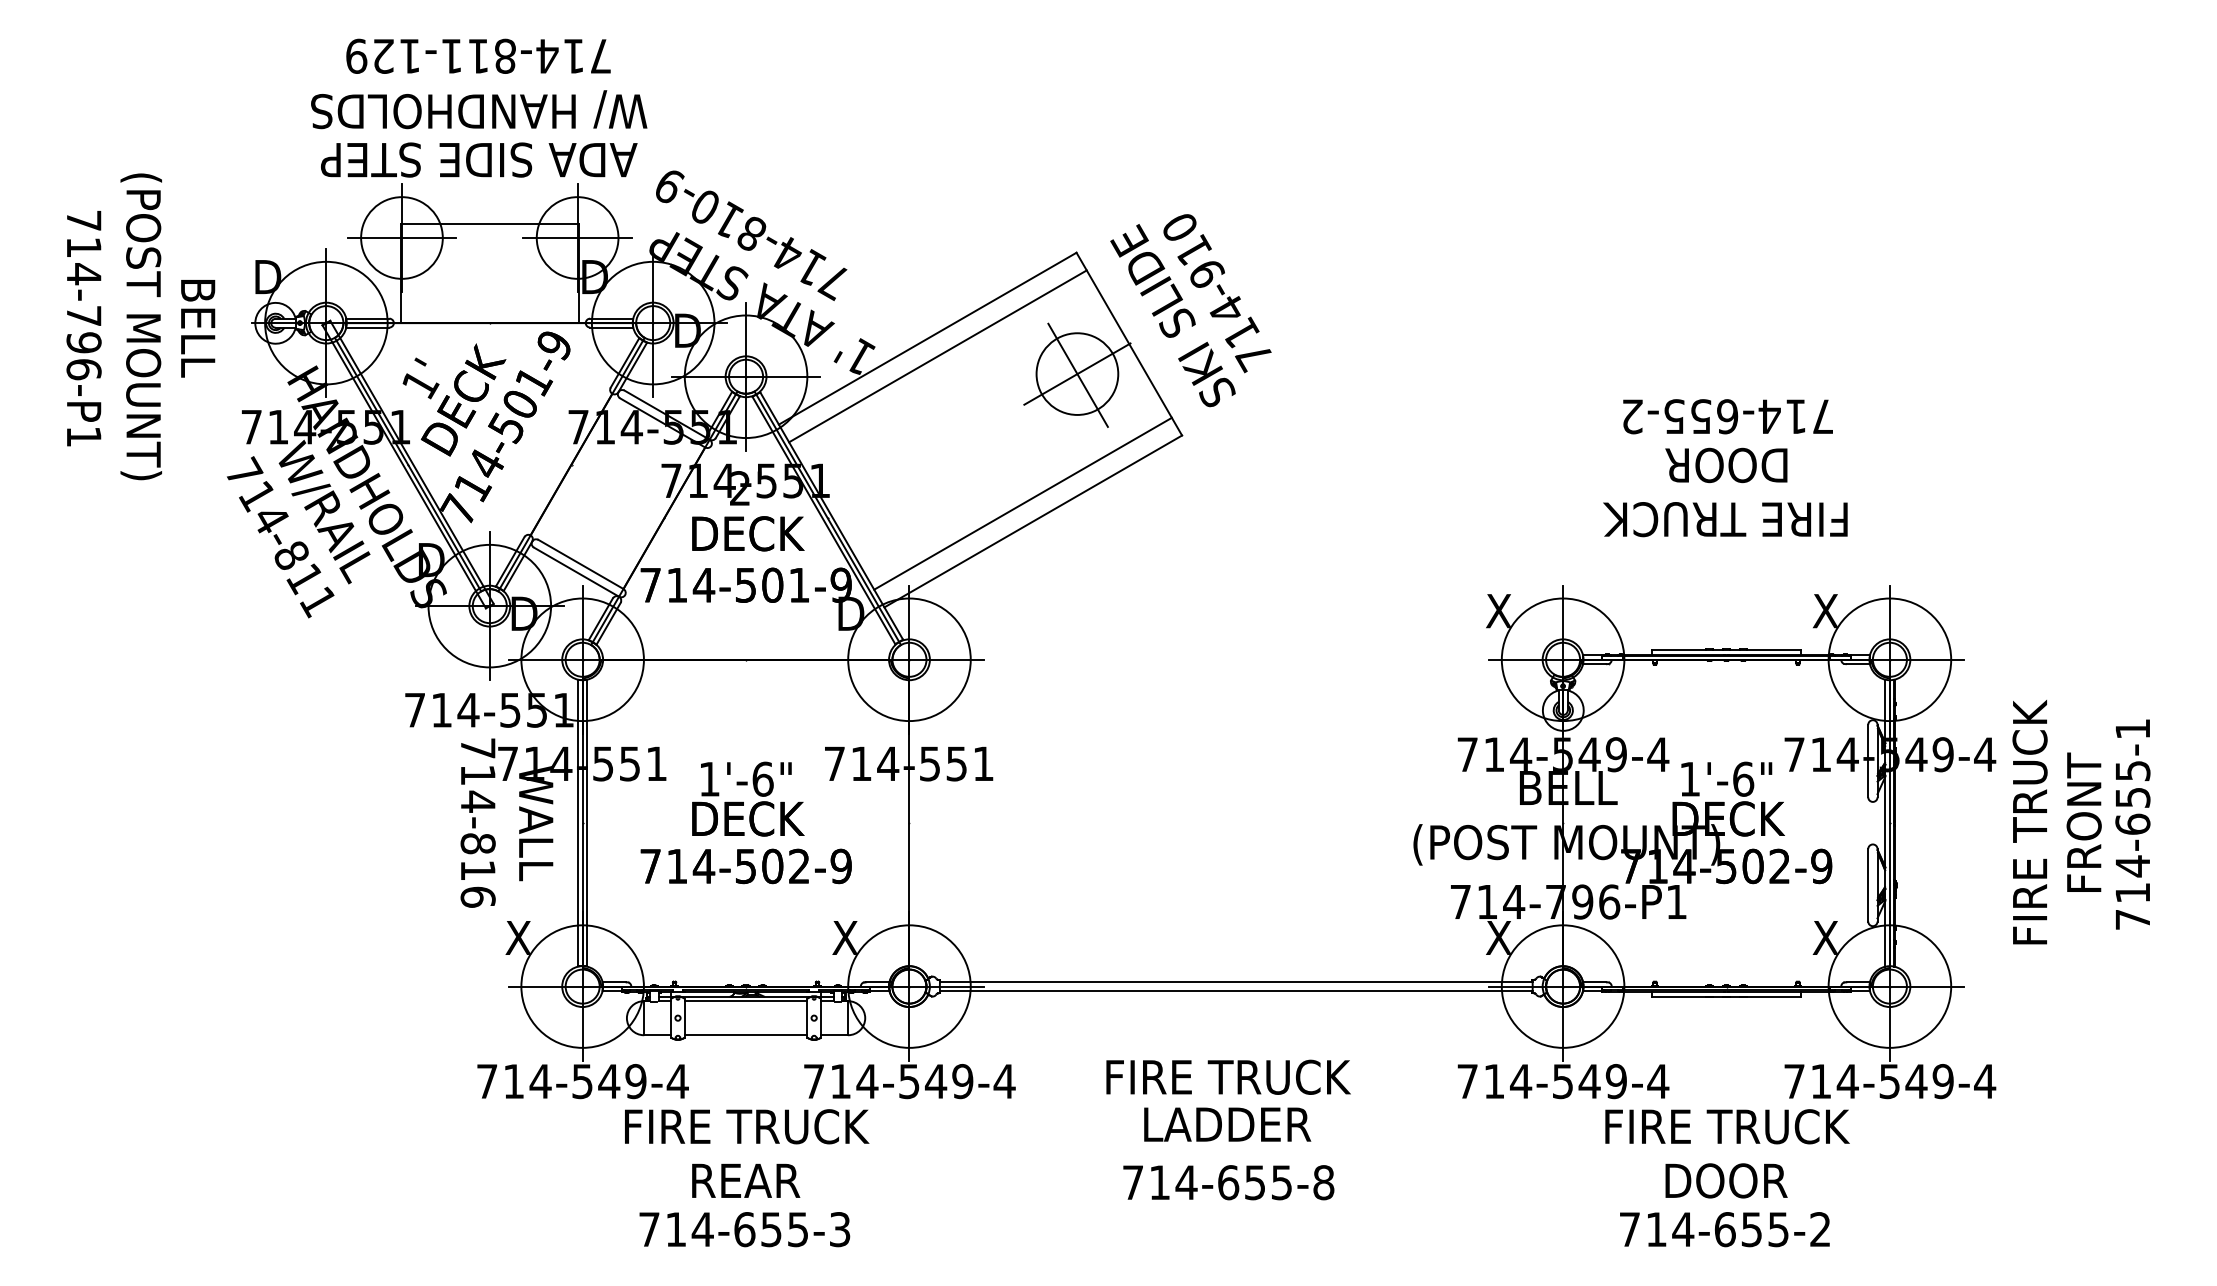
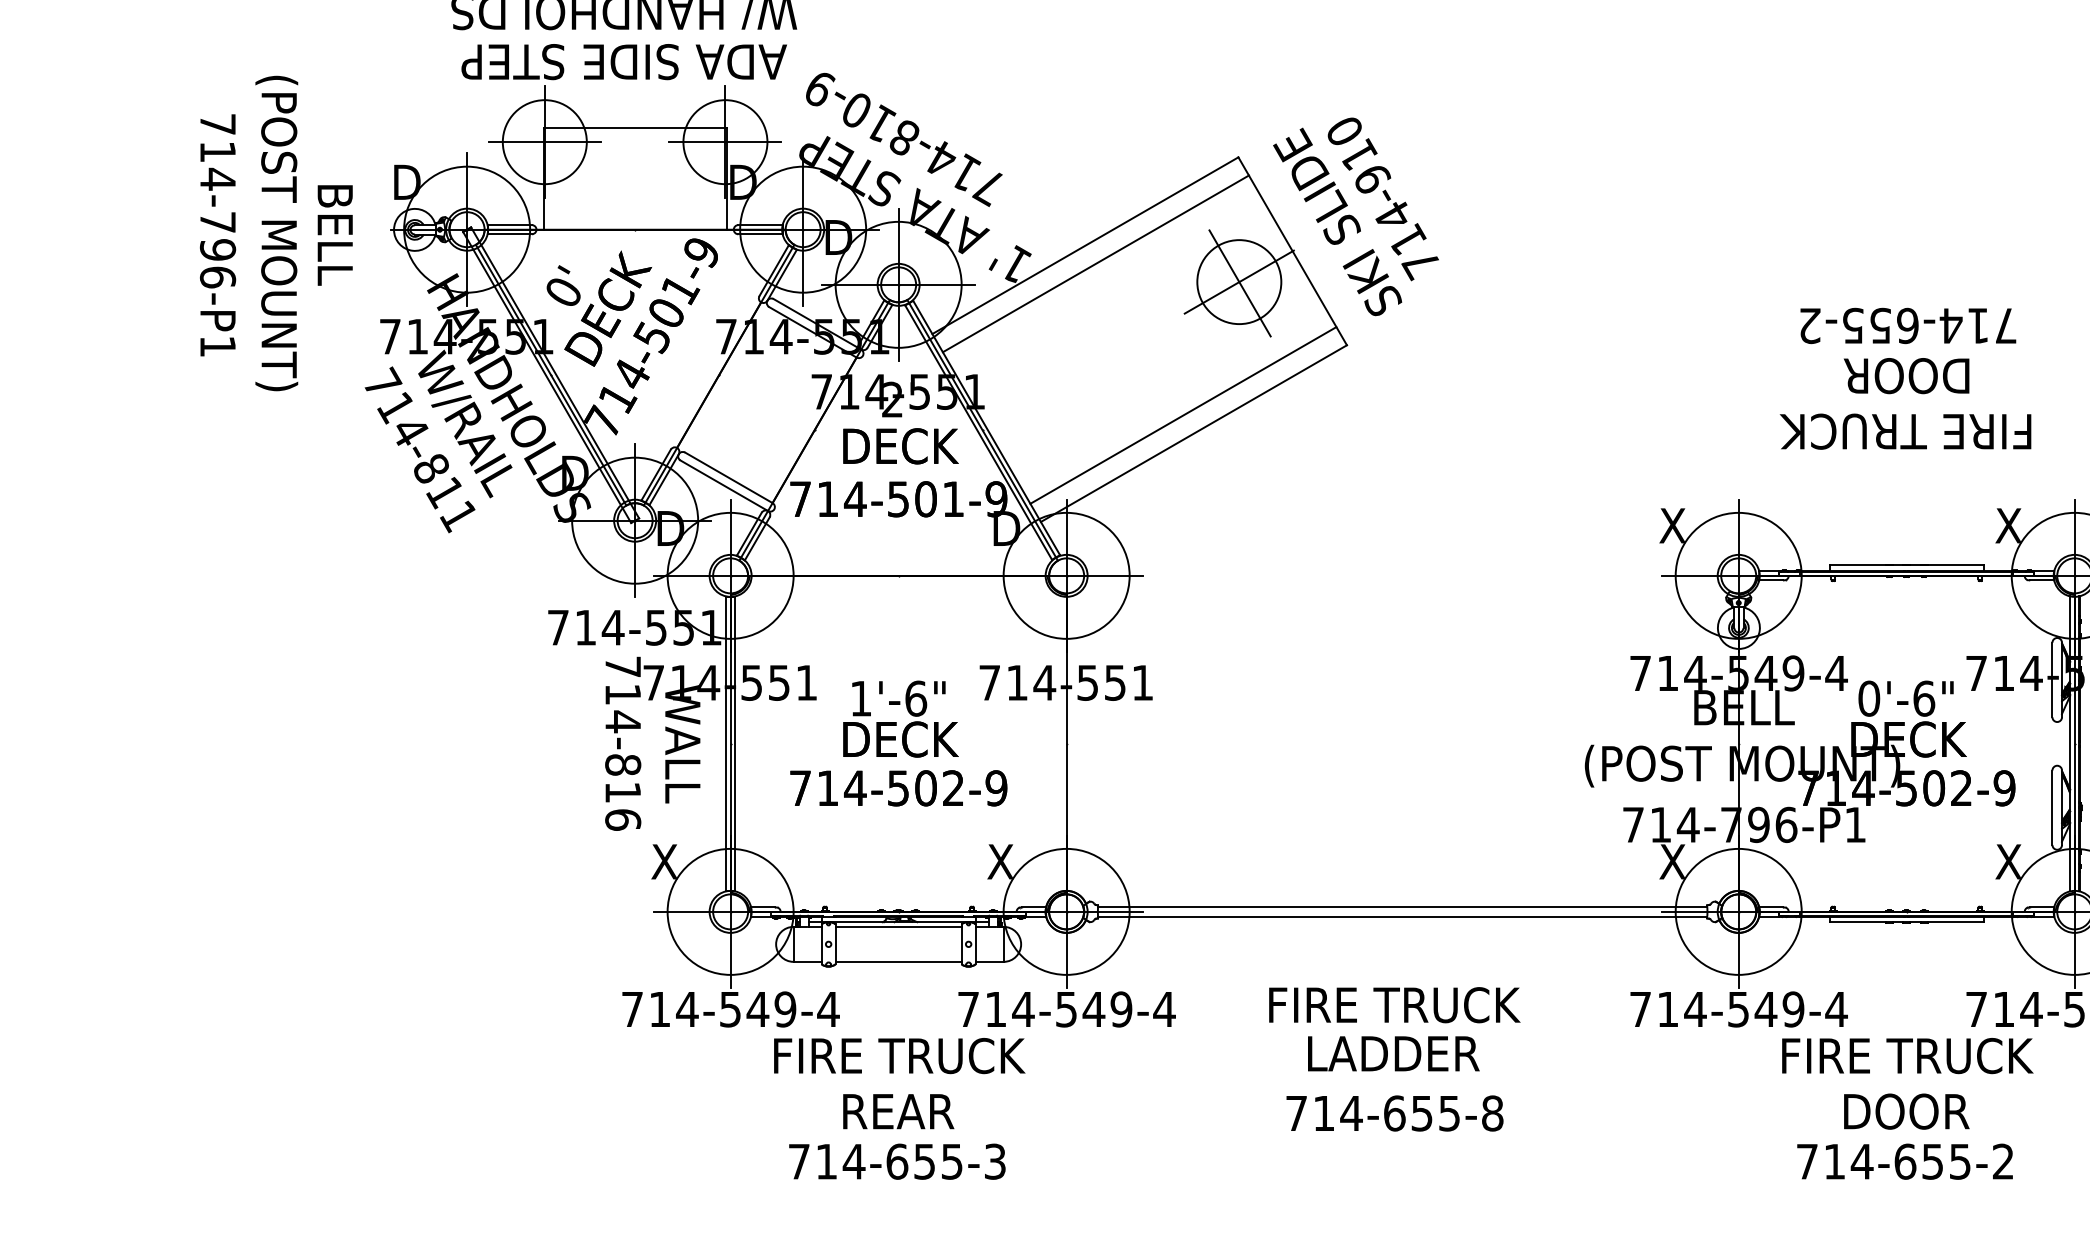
text: (420, 384) -> (563, 292), 1' -> 0'
text: (1689, 778) -> (1868, 697), 1'-6" -> 0'-6"

